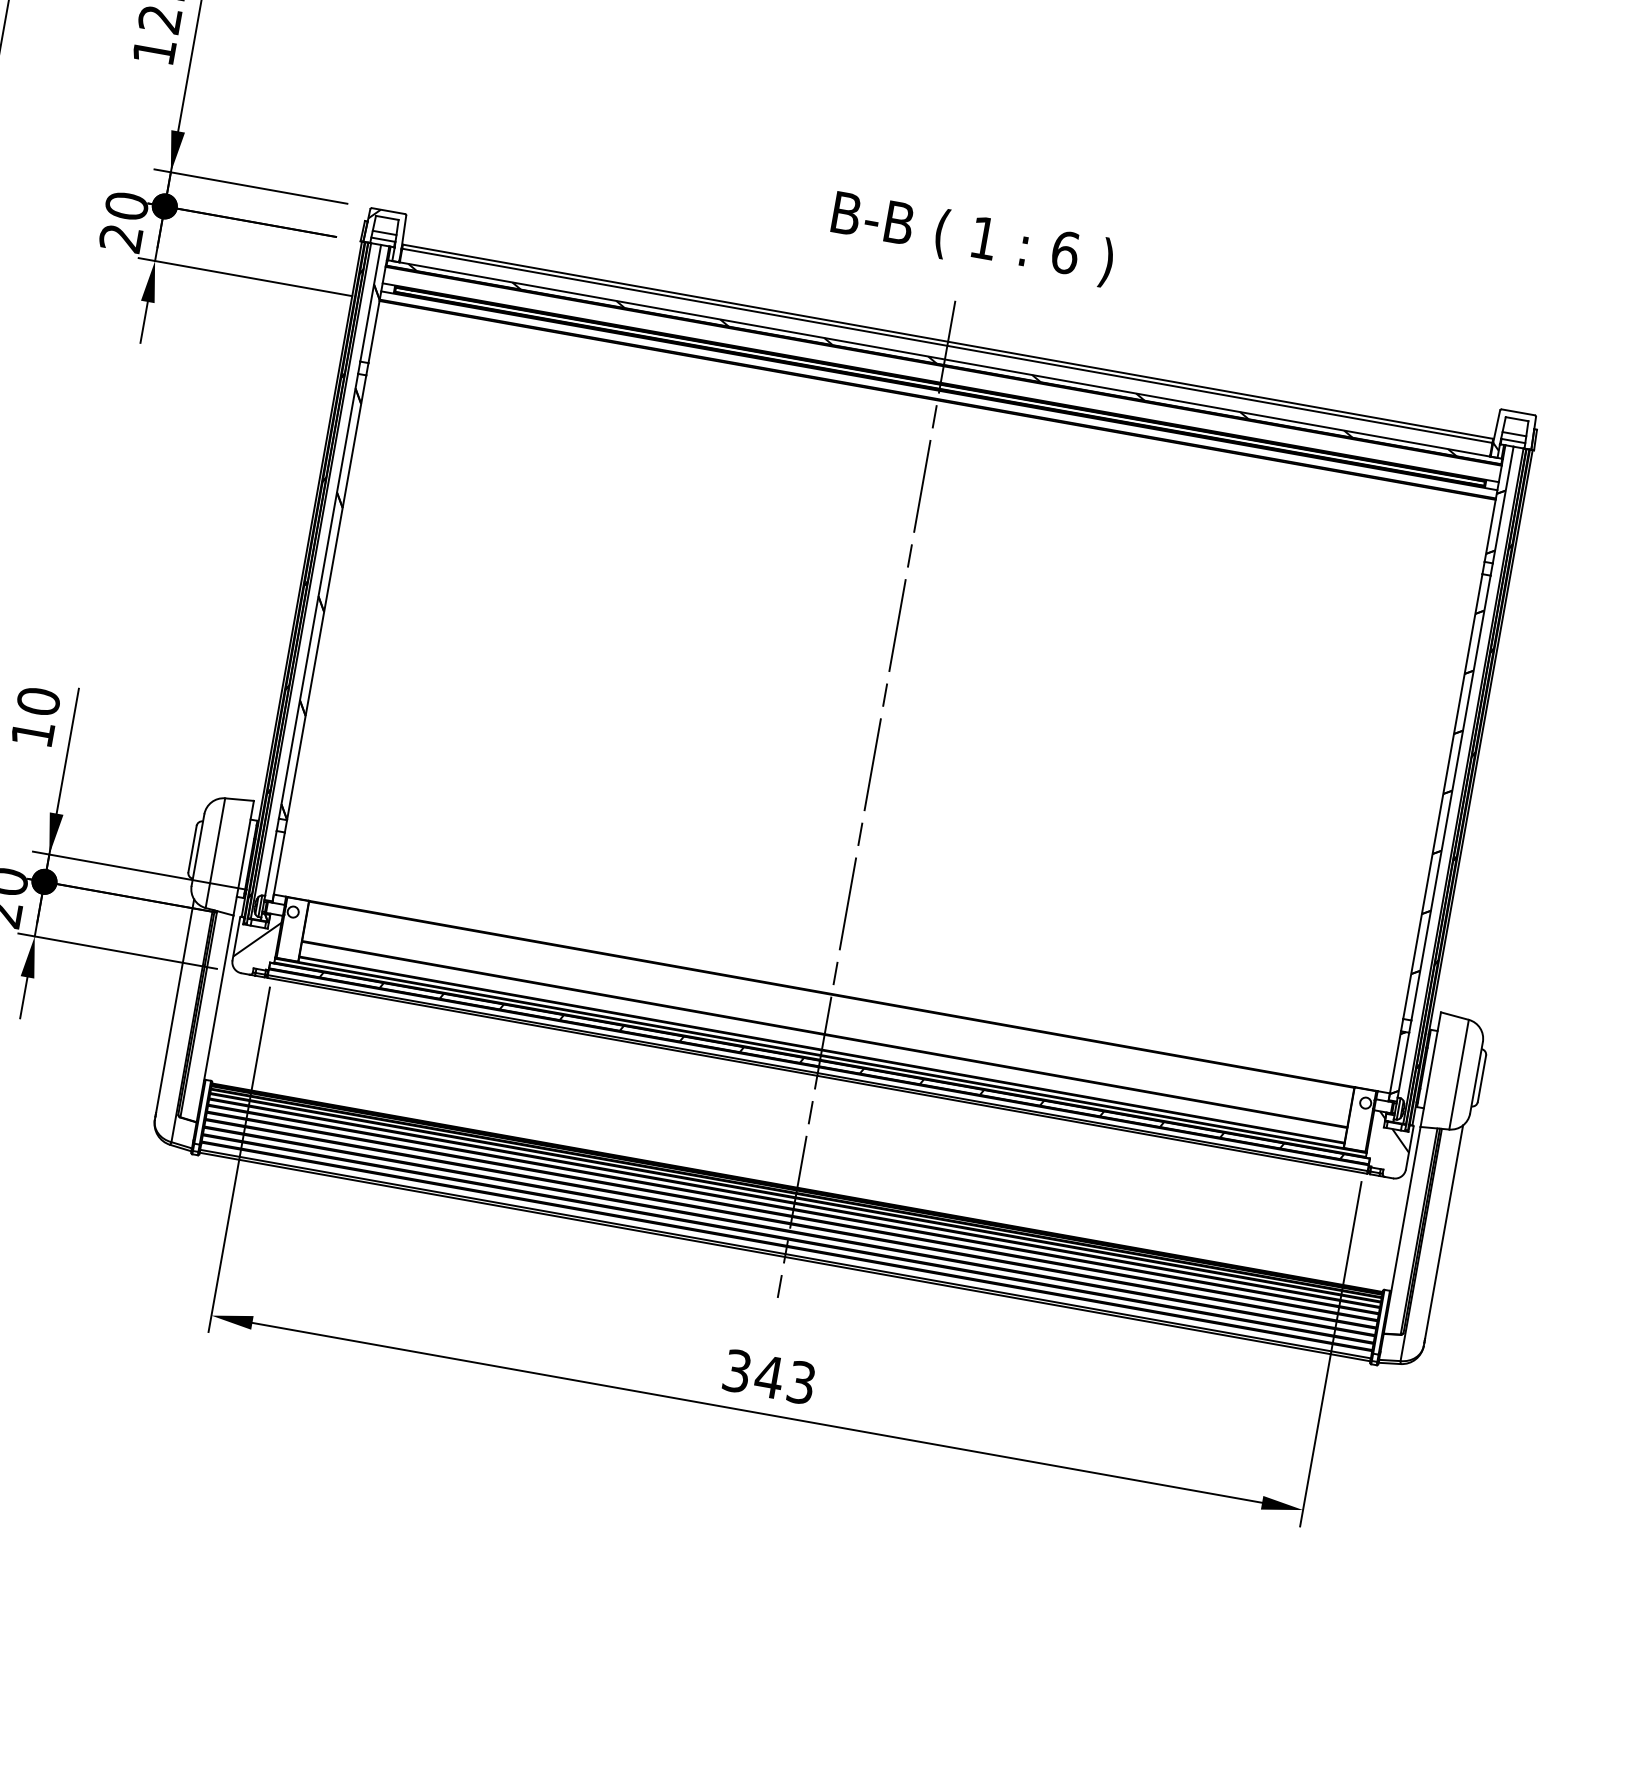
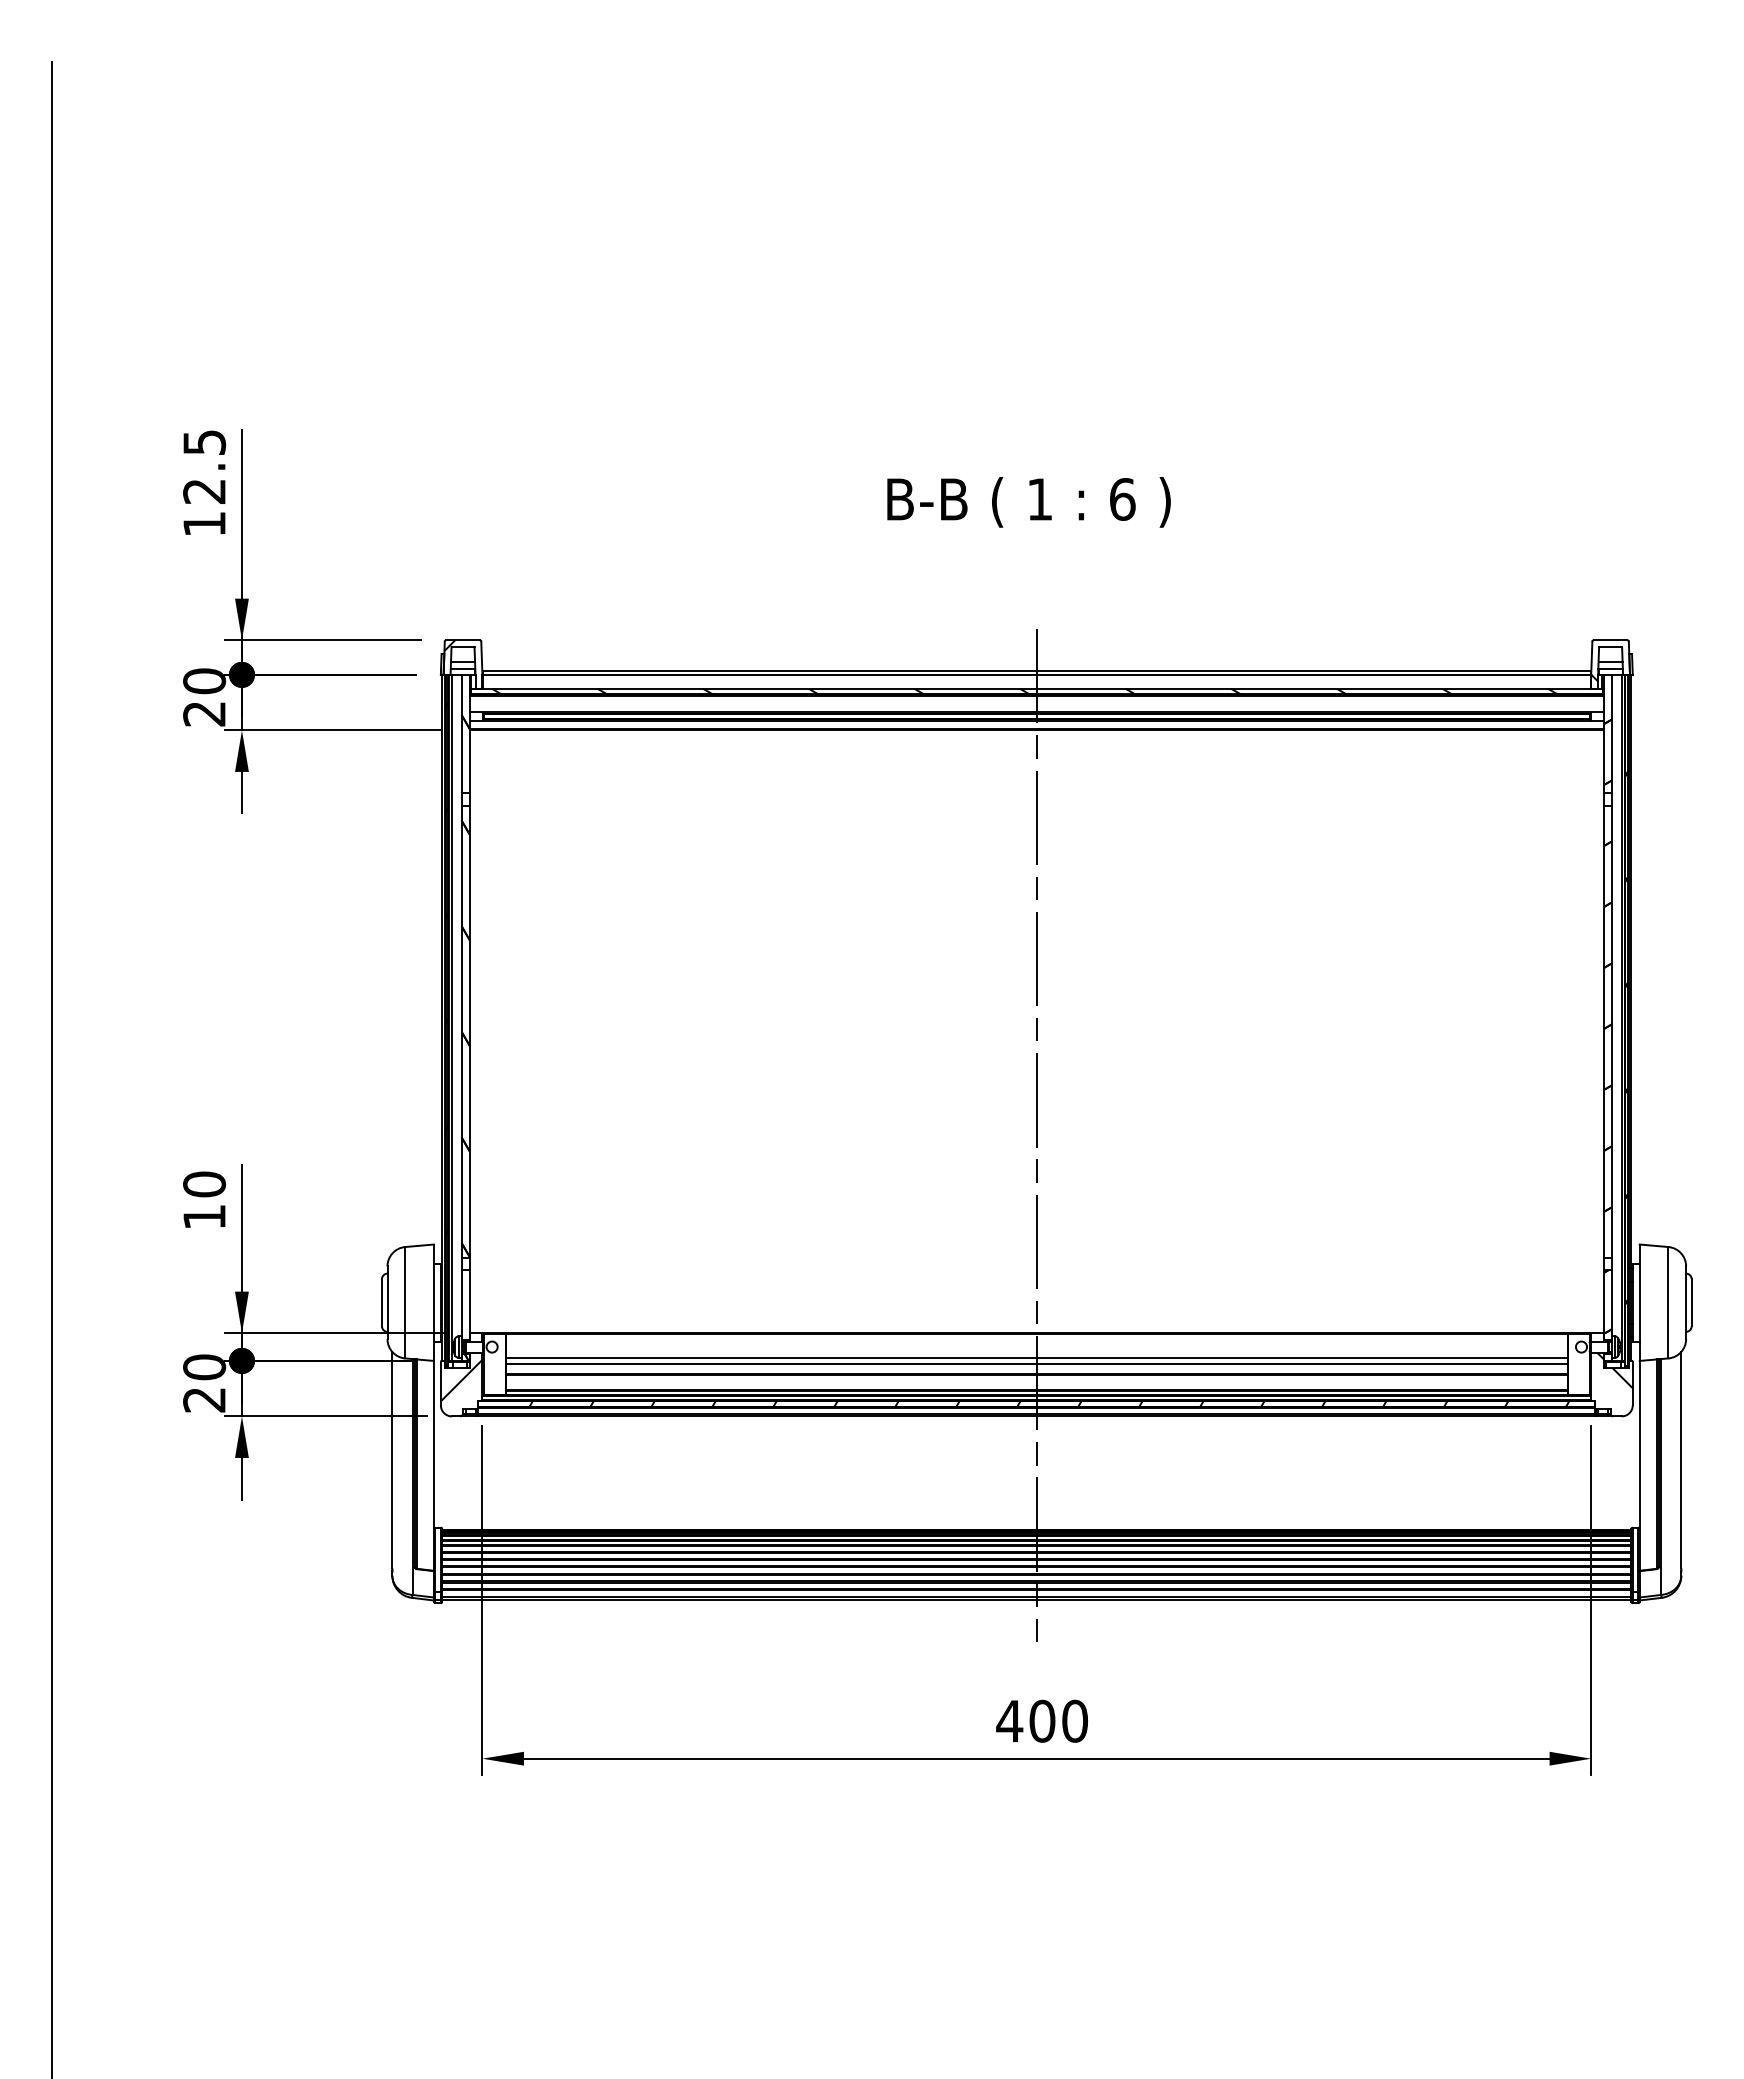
text: (972, 239) -> (1028, 502), moved
line: (827, 1018) -> (1036, 1358), added
line: (826, 1023) -> (1036, 1363), added
text: (769, 1376) -> (1042, 1720), 343 -> 400

